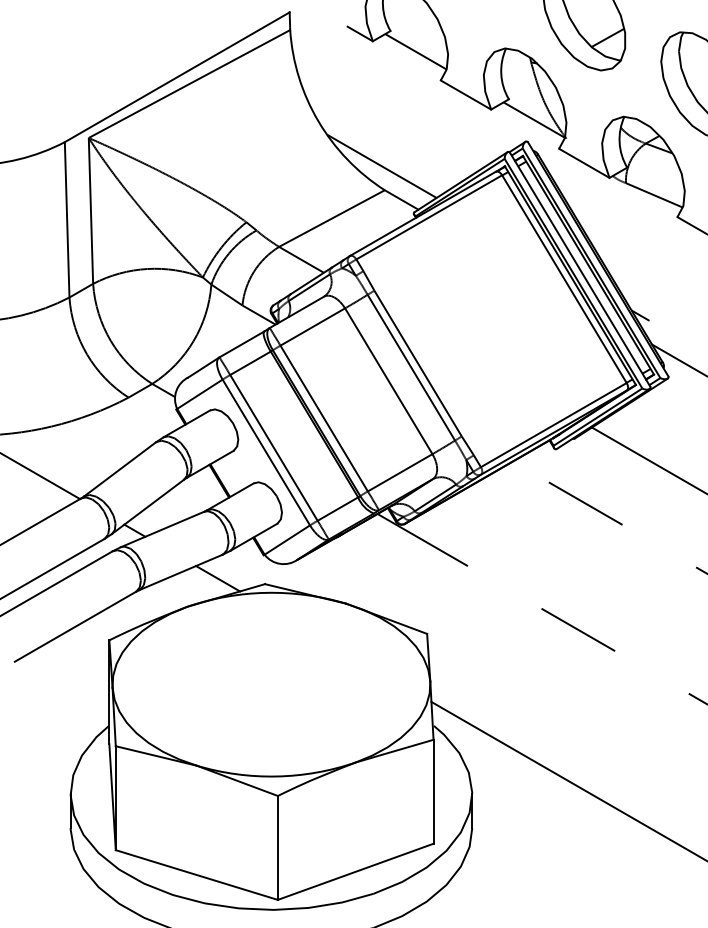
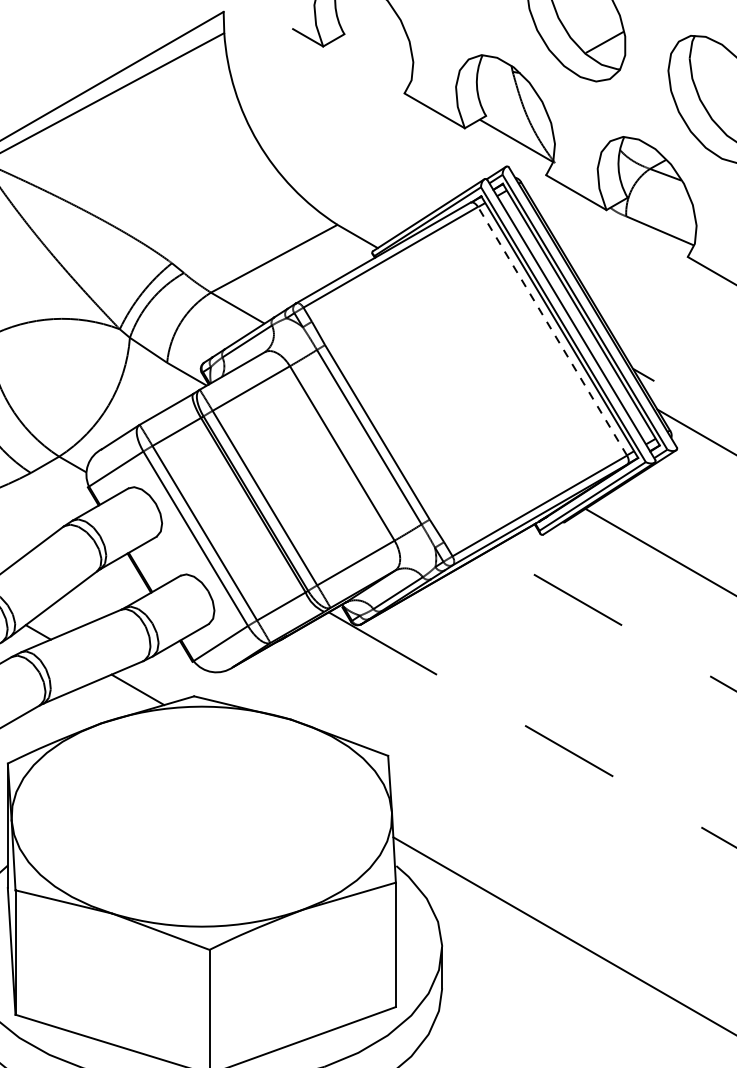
line: (415, 51) -> (374, 58), removed
line: (381, 165) -> (333, 195), removed
line: (564, 278) -> (552, 330), solid -> dashed

